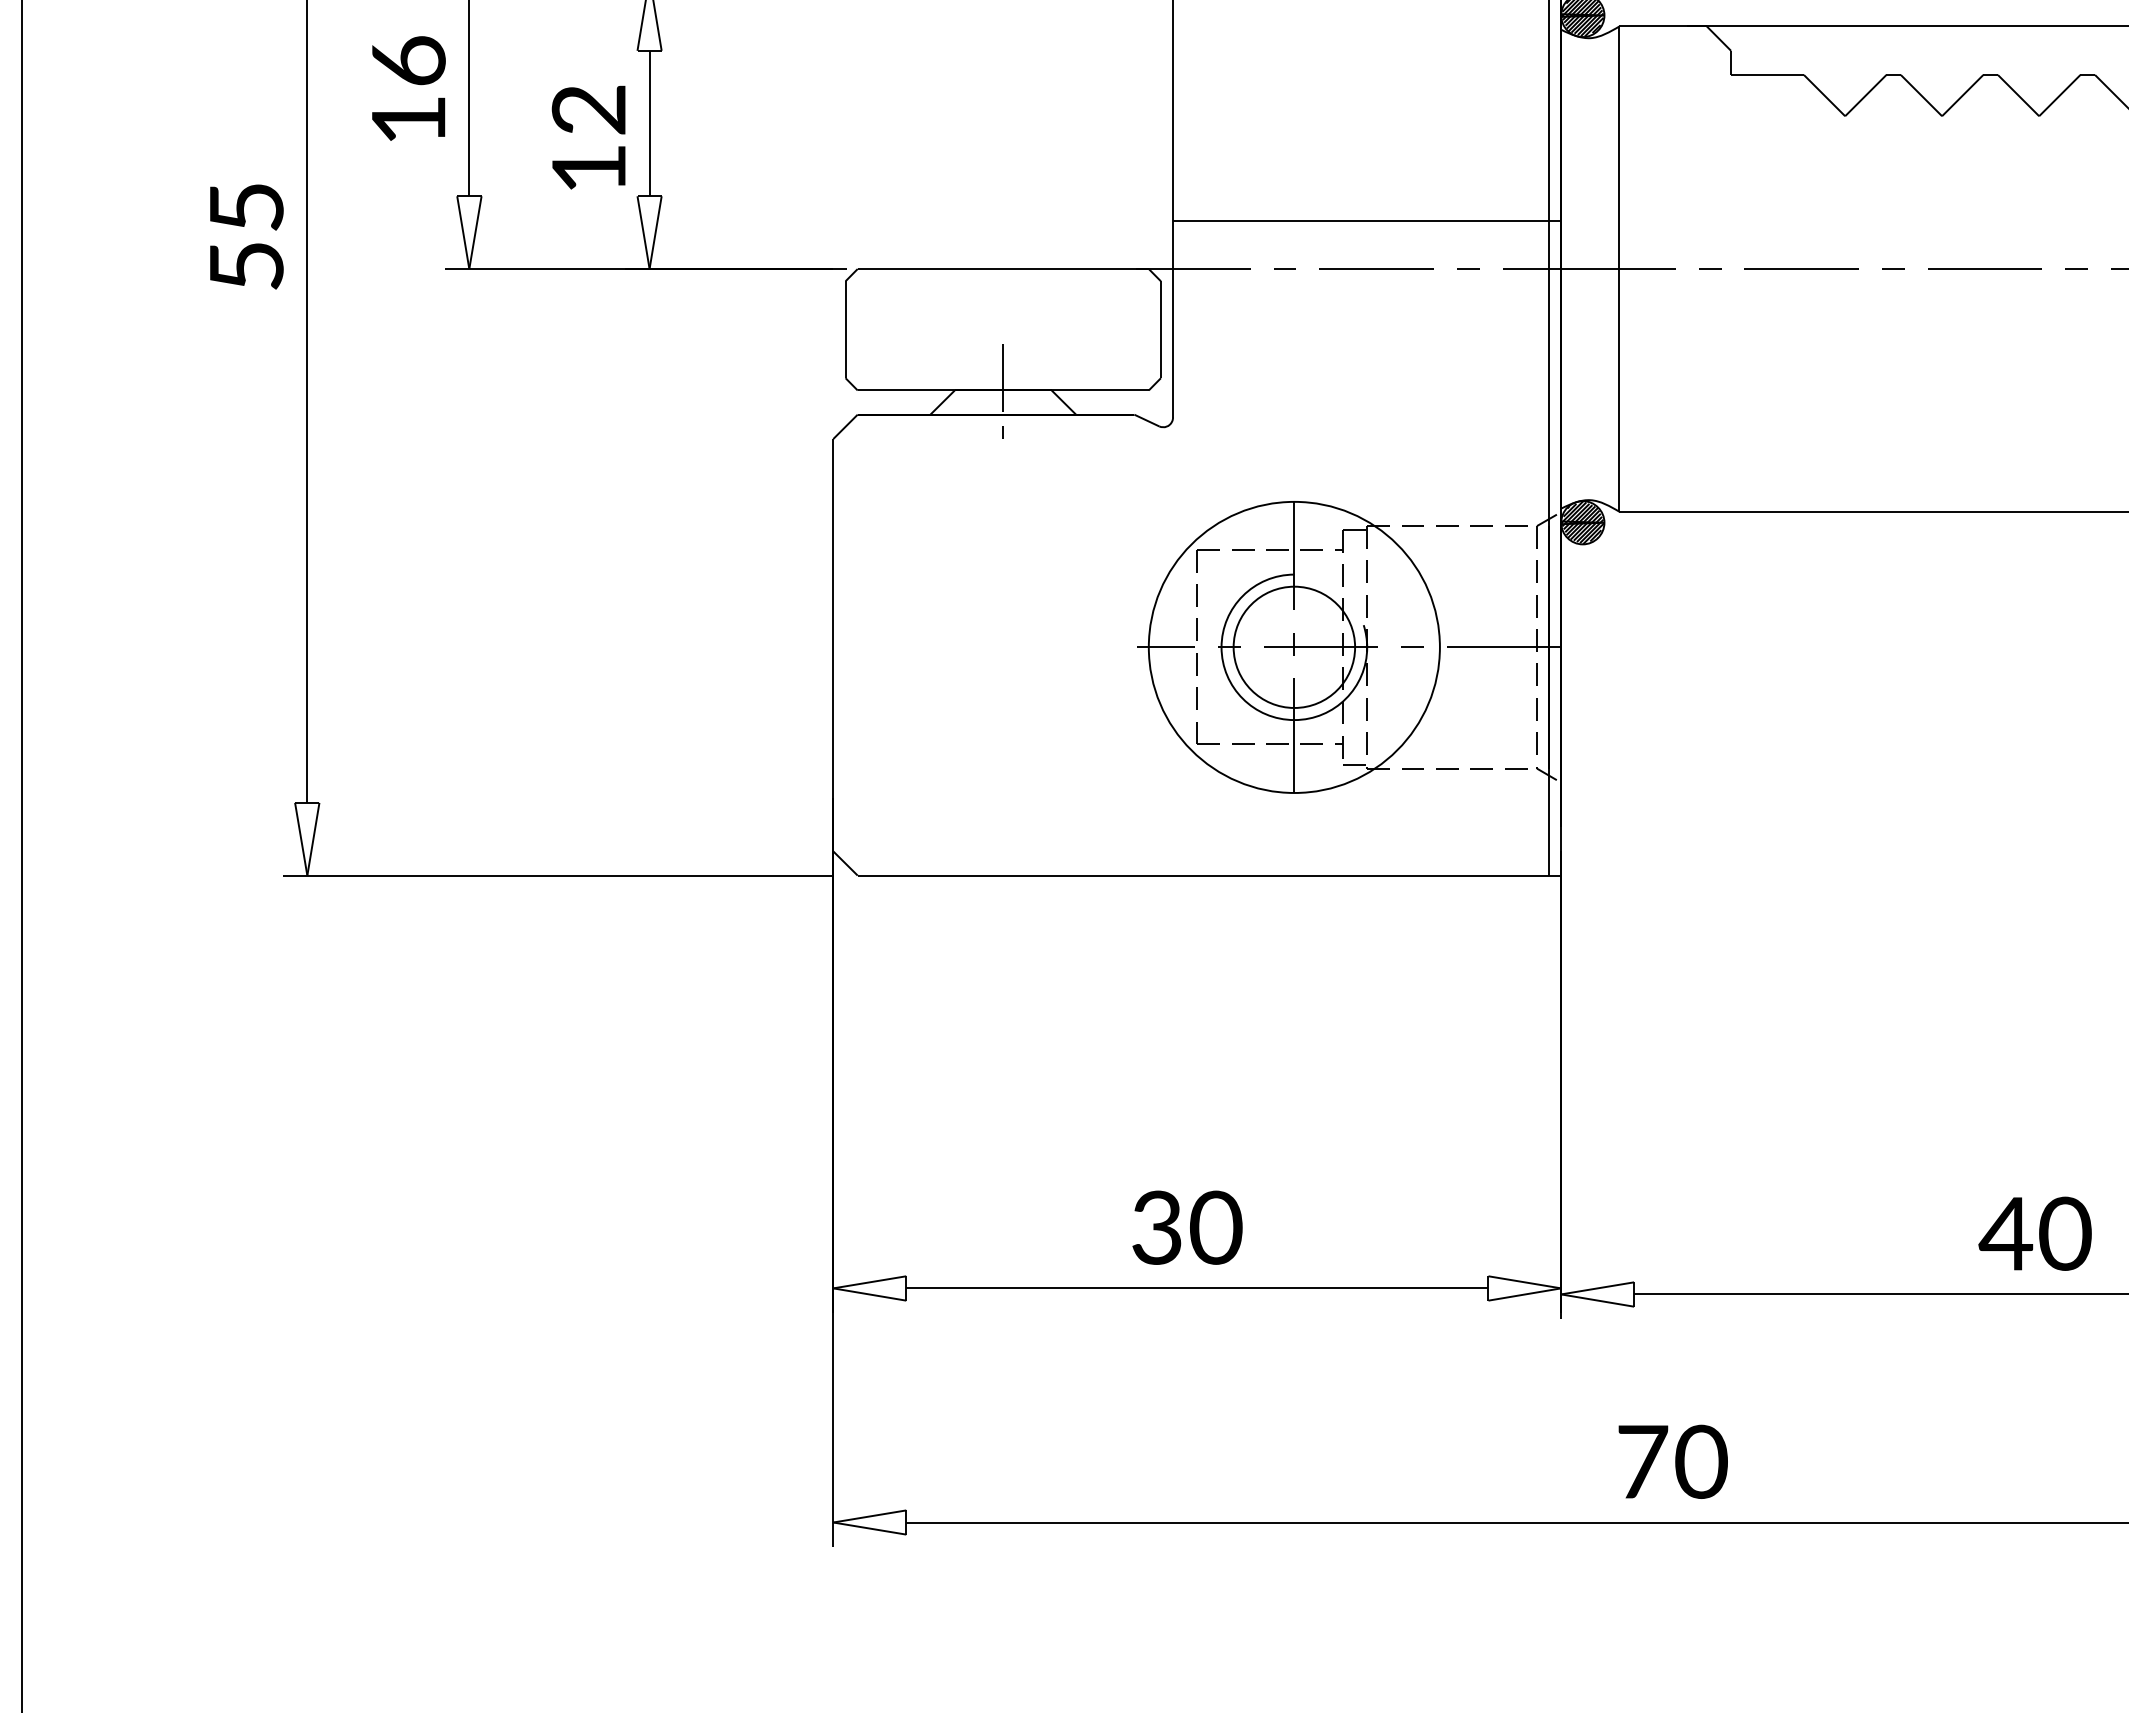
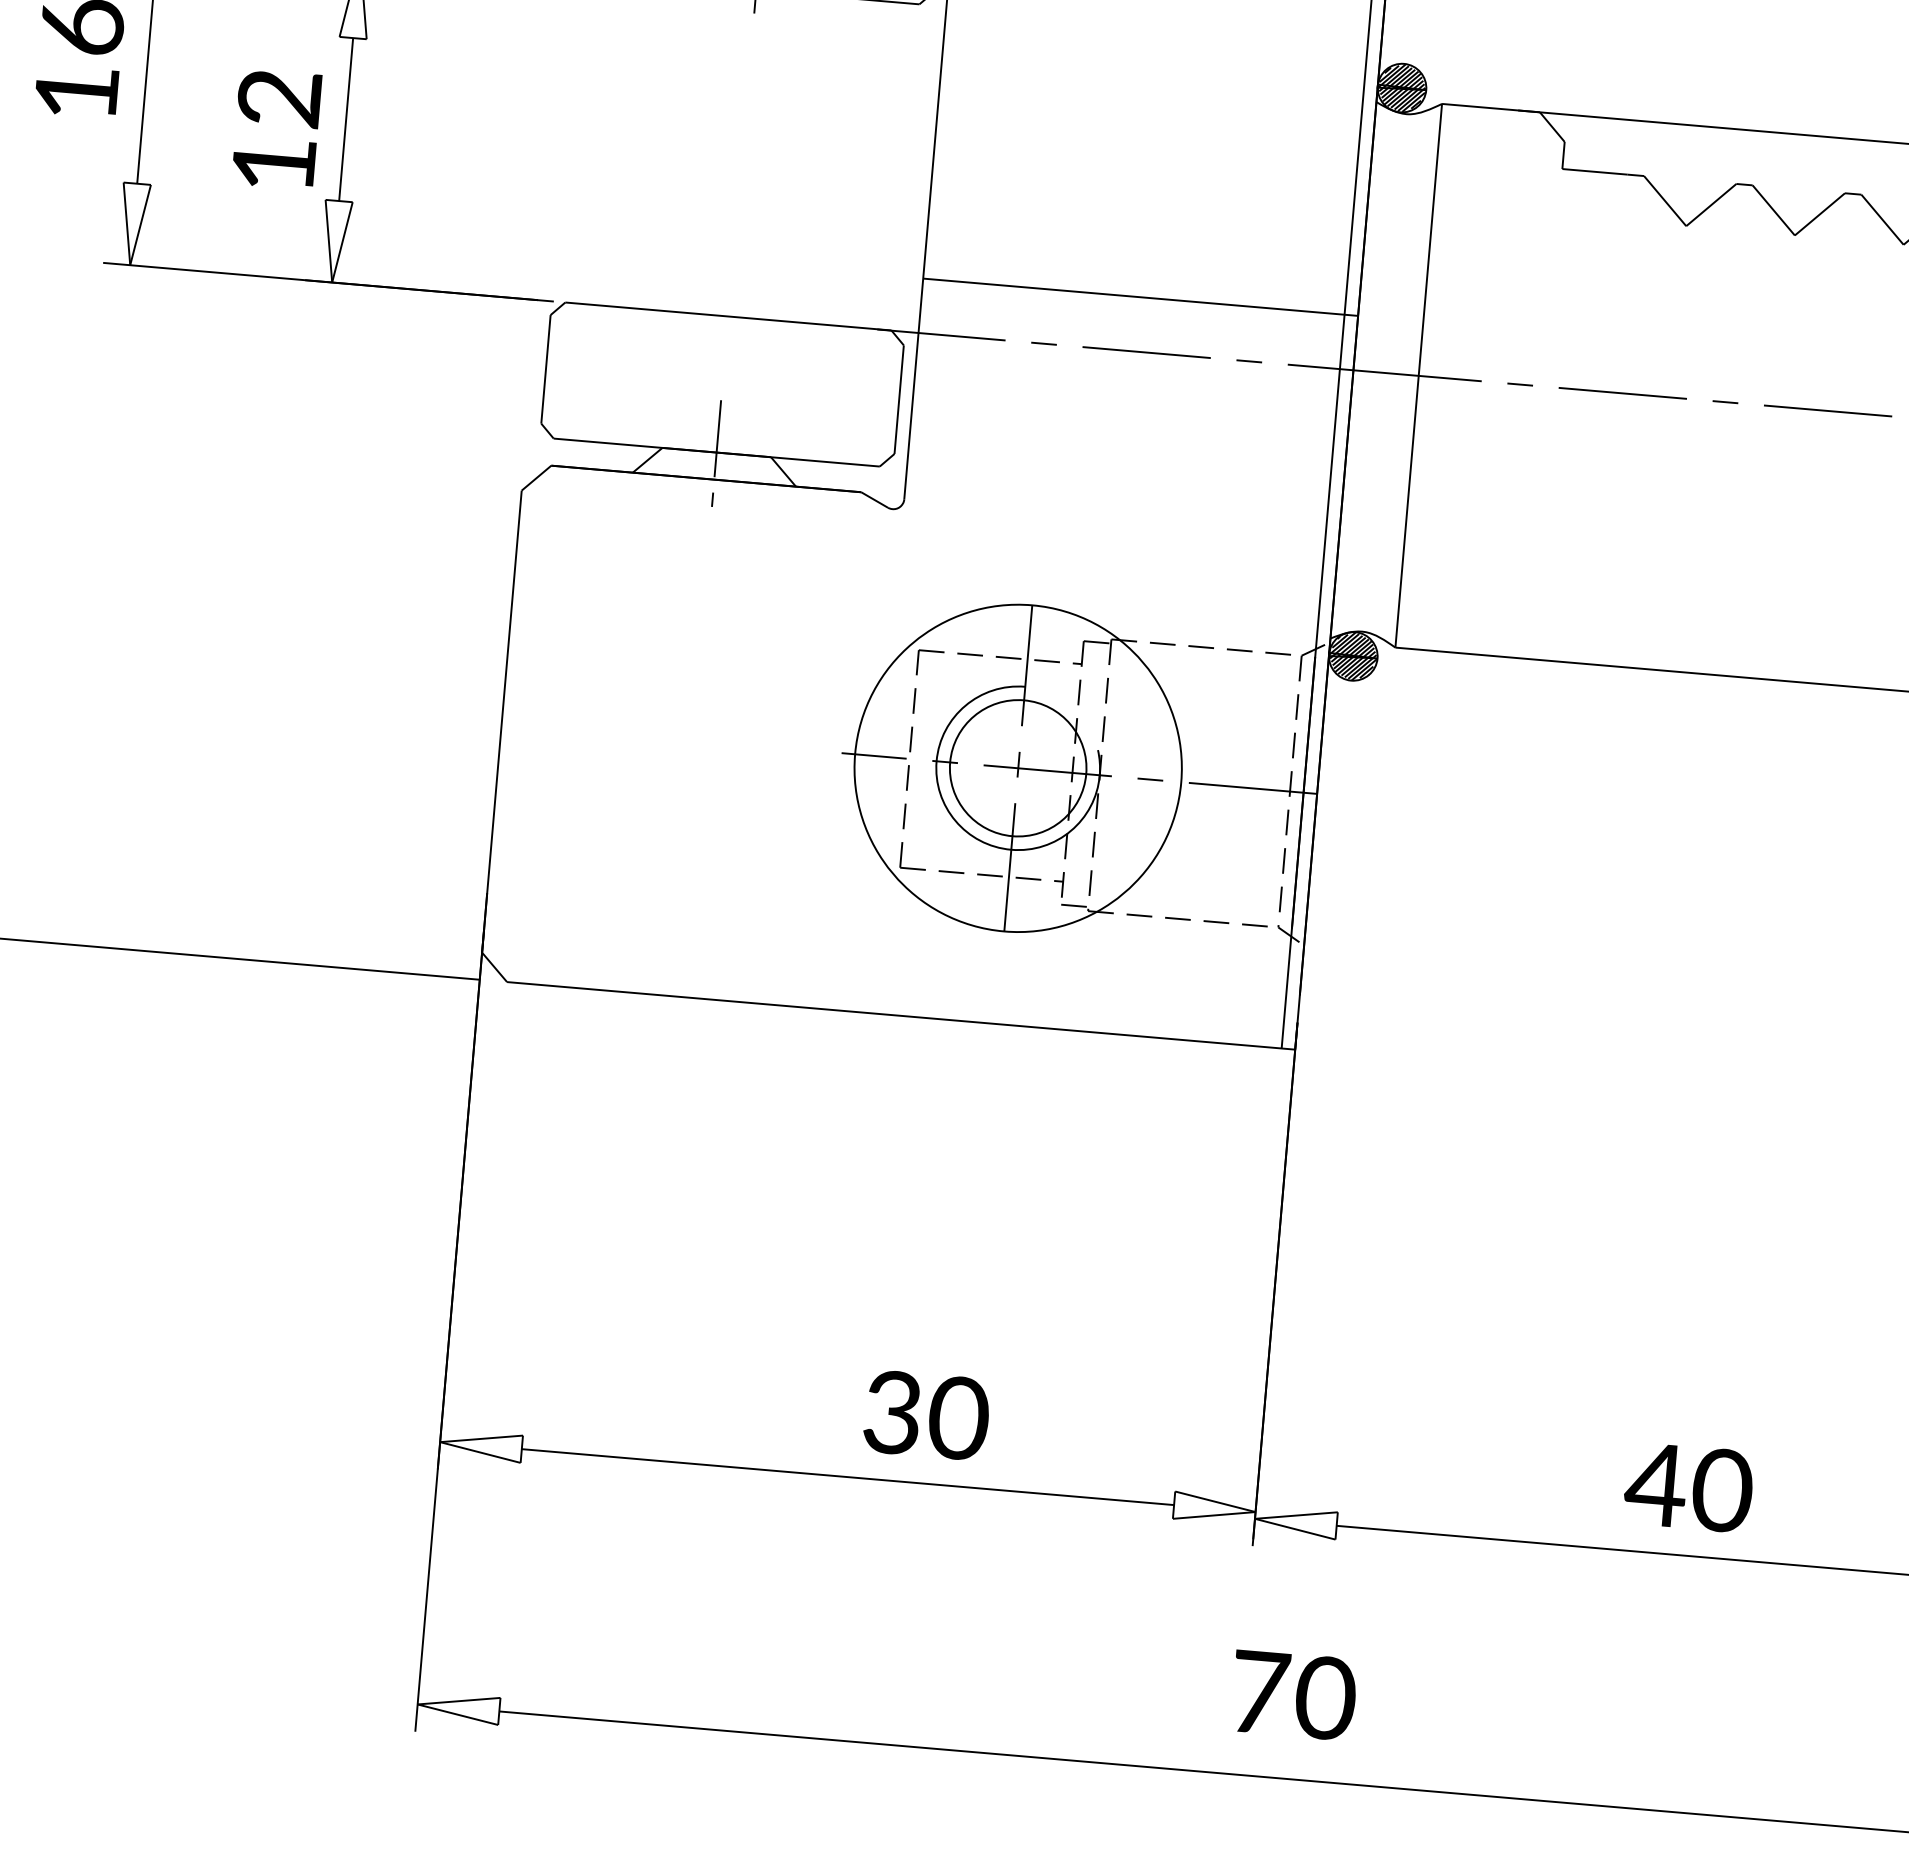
text: (1187, 1227) -> (926, 1415), moved
text: (2034, 1233) -> (1687, 1487), moved
text: (1672, 1461) -> (1293, 1694), moved

